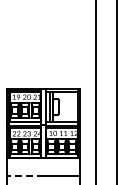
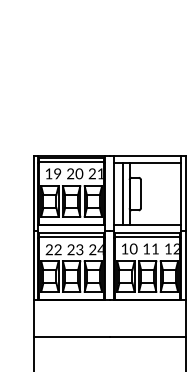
line: (24, 176) -> (70, 338), dashed -> solid

